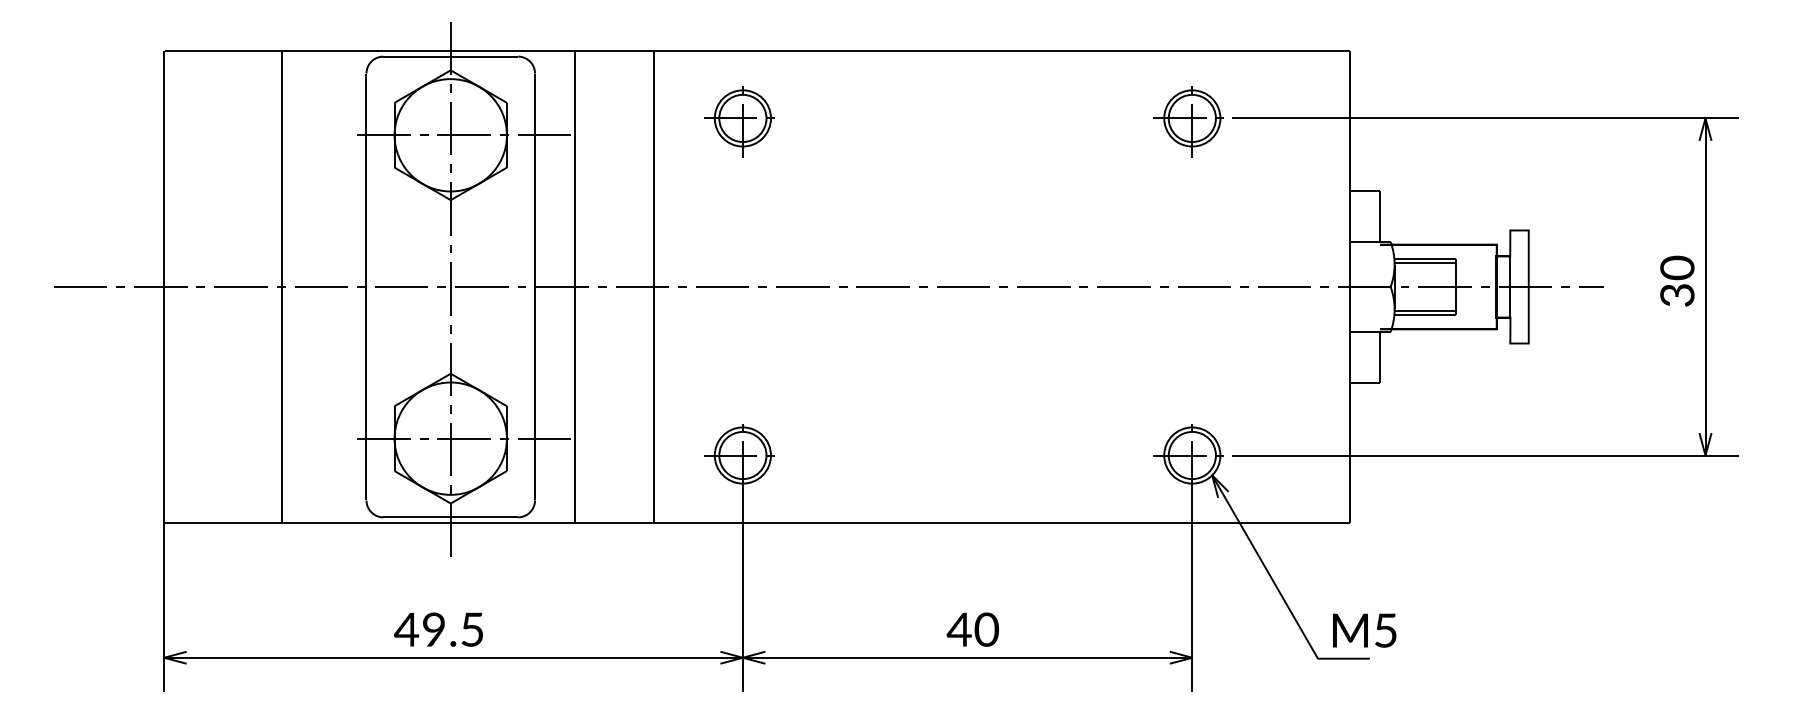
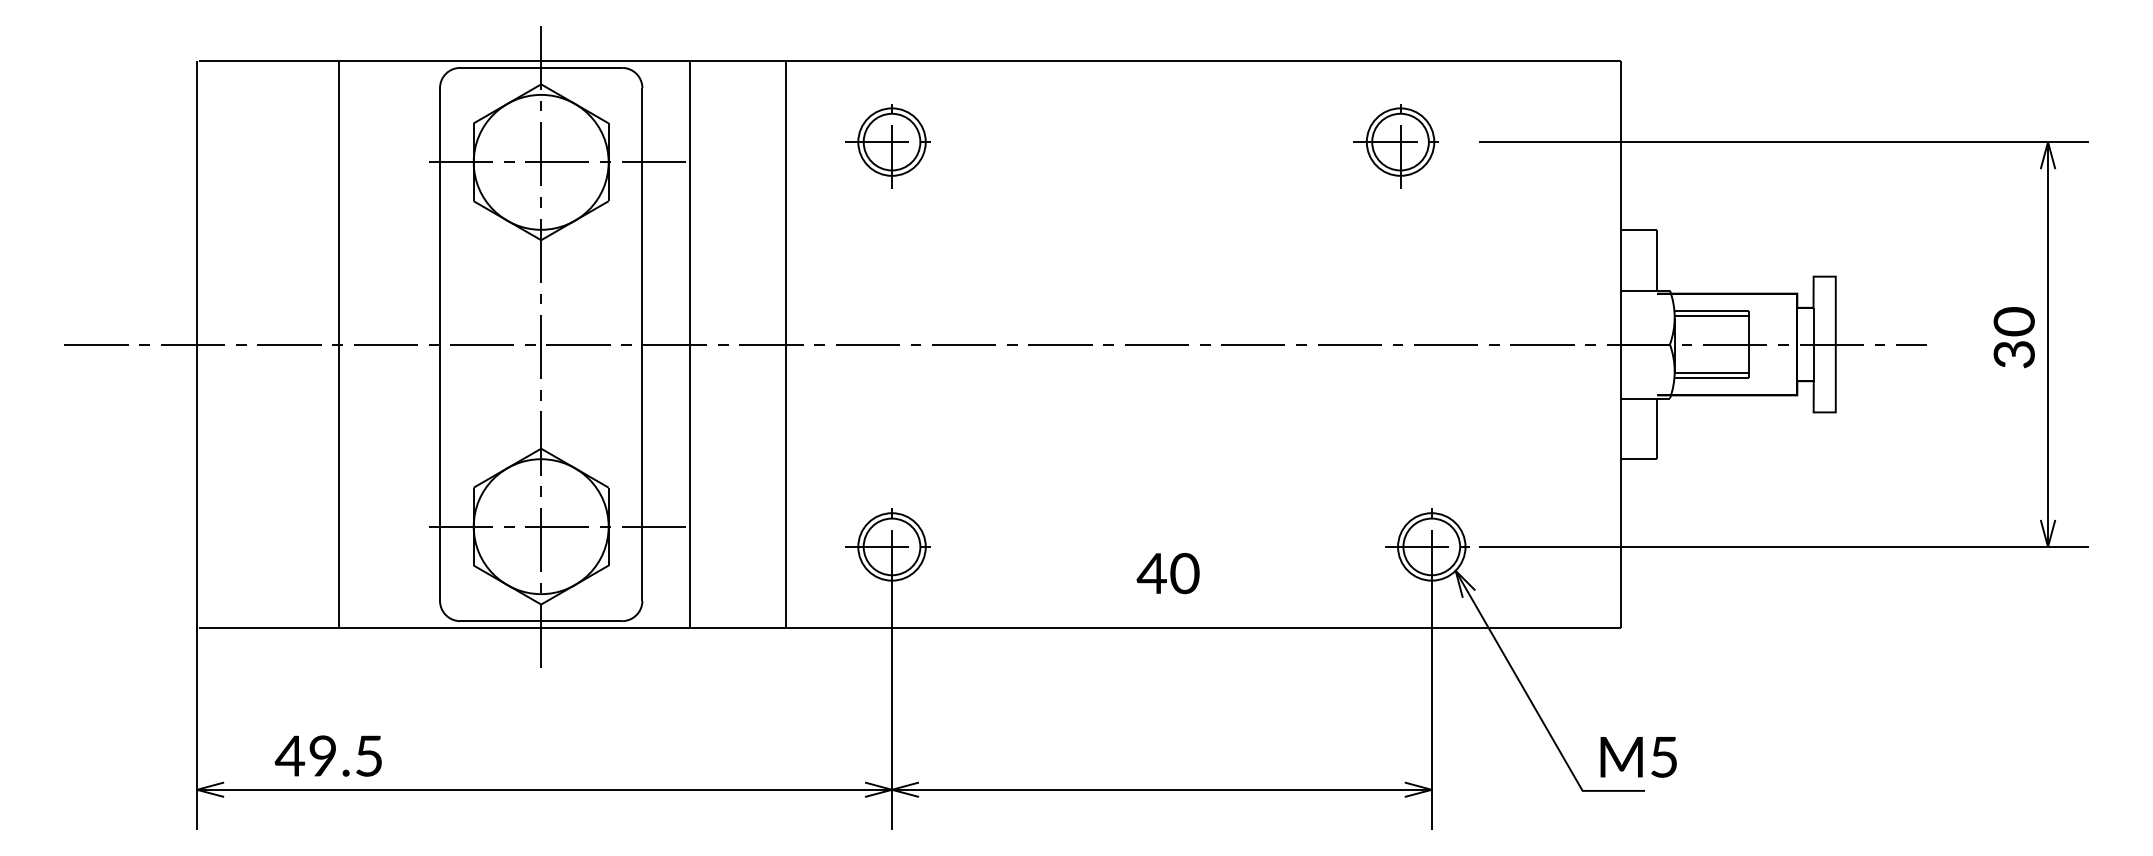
part: (1188, 121) -> (1395, 145), moved
text: (438, 629) -> (328, 755), moved
text: (972, 629) -> (1167, 573), moved

